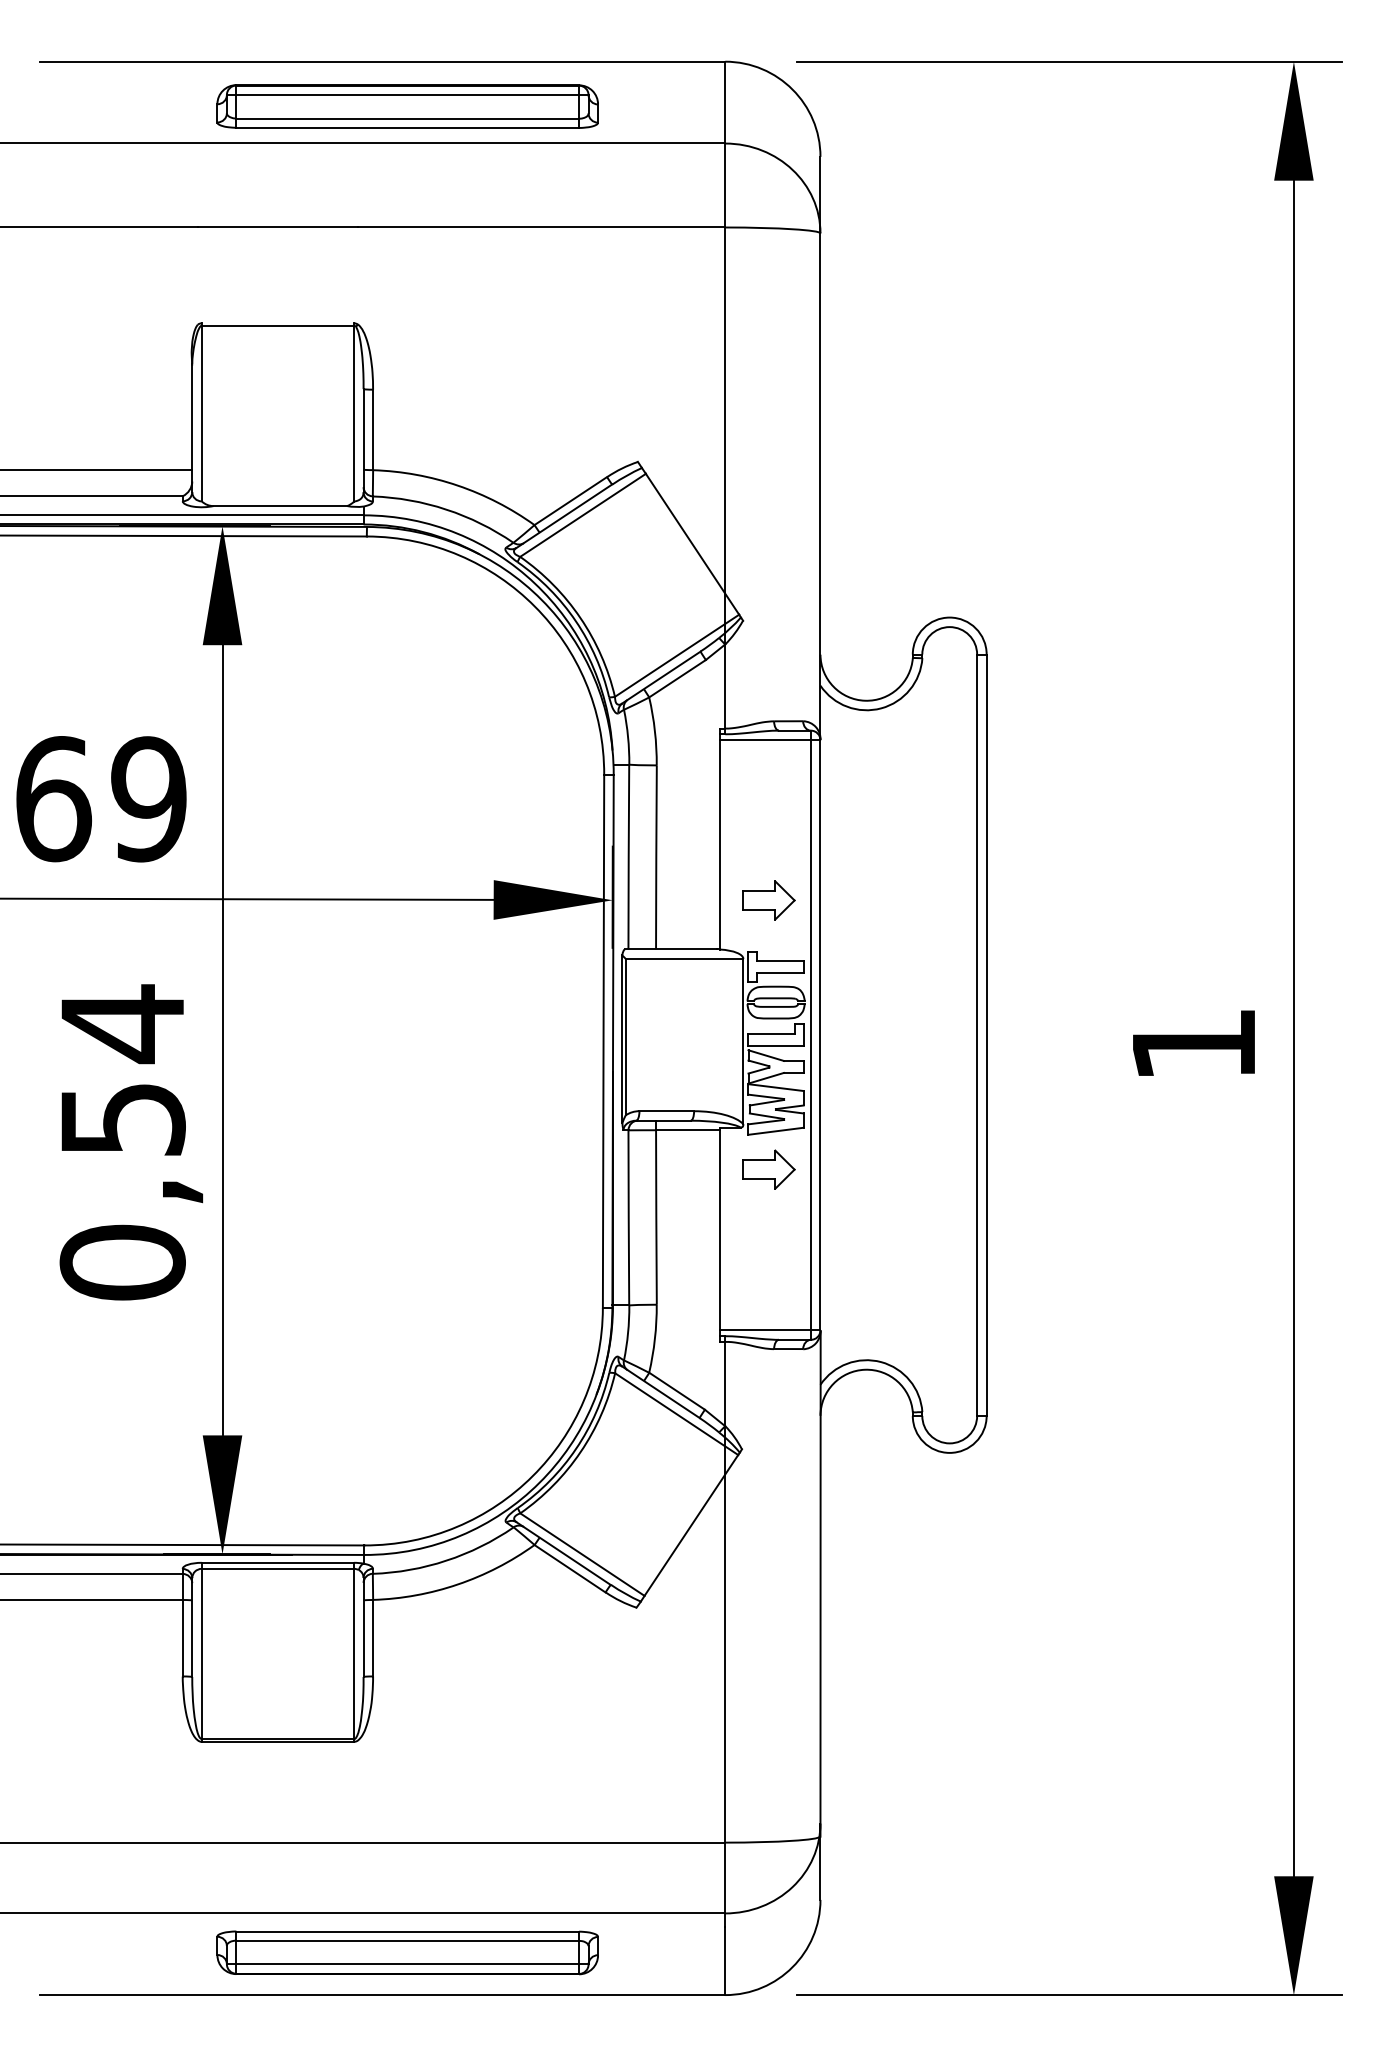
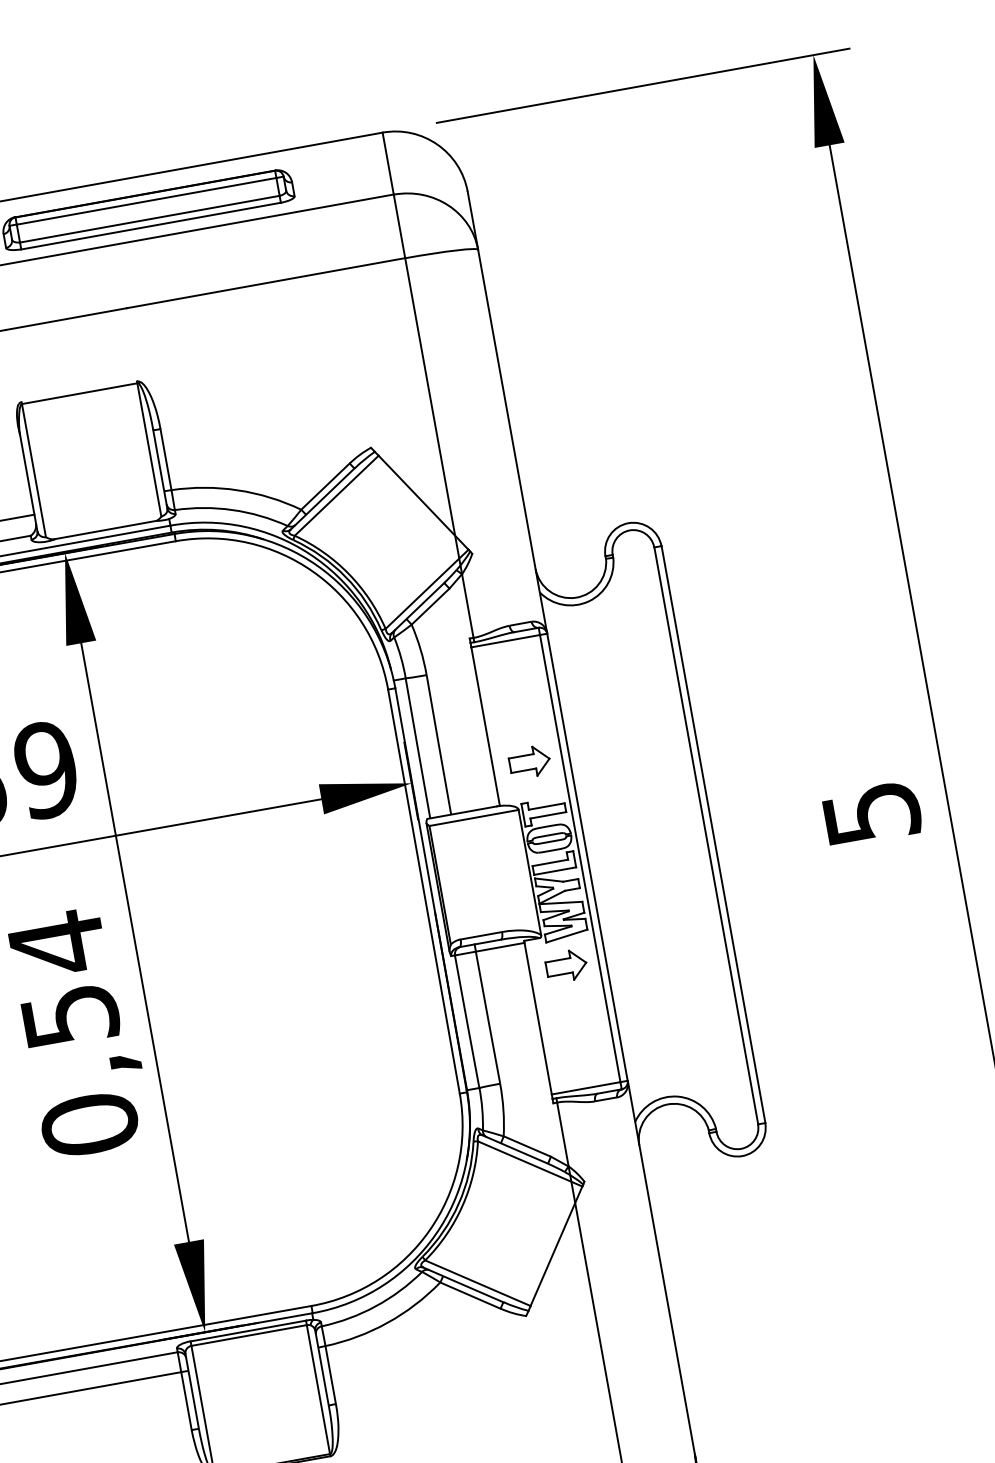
text: (1195, 1044) -> (872, 813), 1 -> 5

